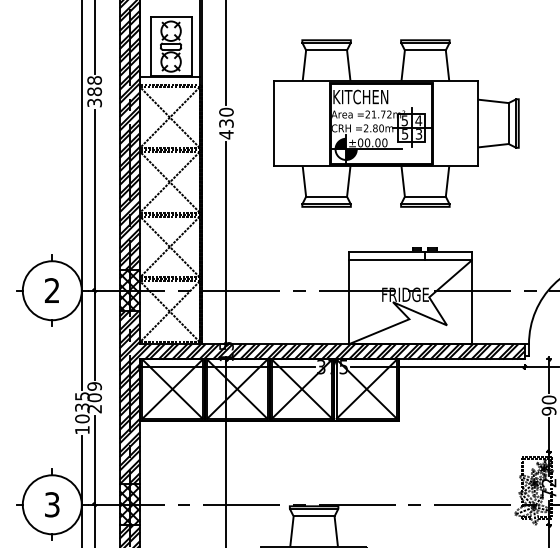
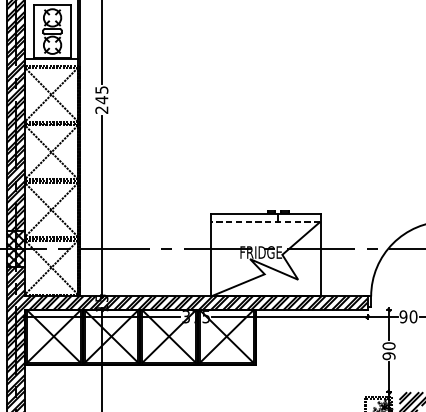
text: (226, 123) -> (101, 100), 430 -> 245
part: (396, 123) -> (253, 100), removed
line: (410, 260) -> (265, 221), solid -> dashed

